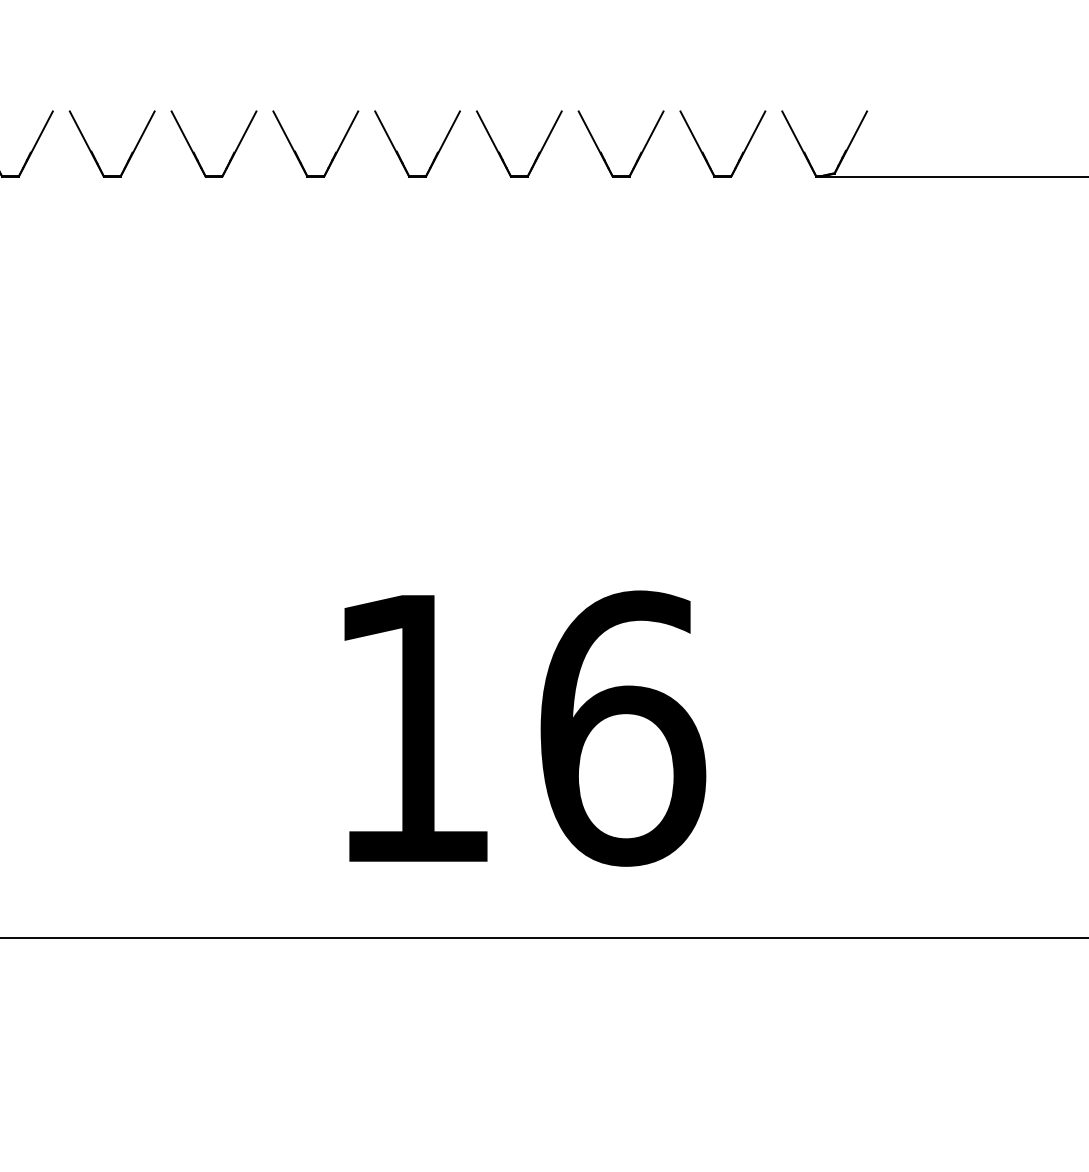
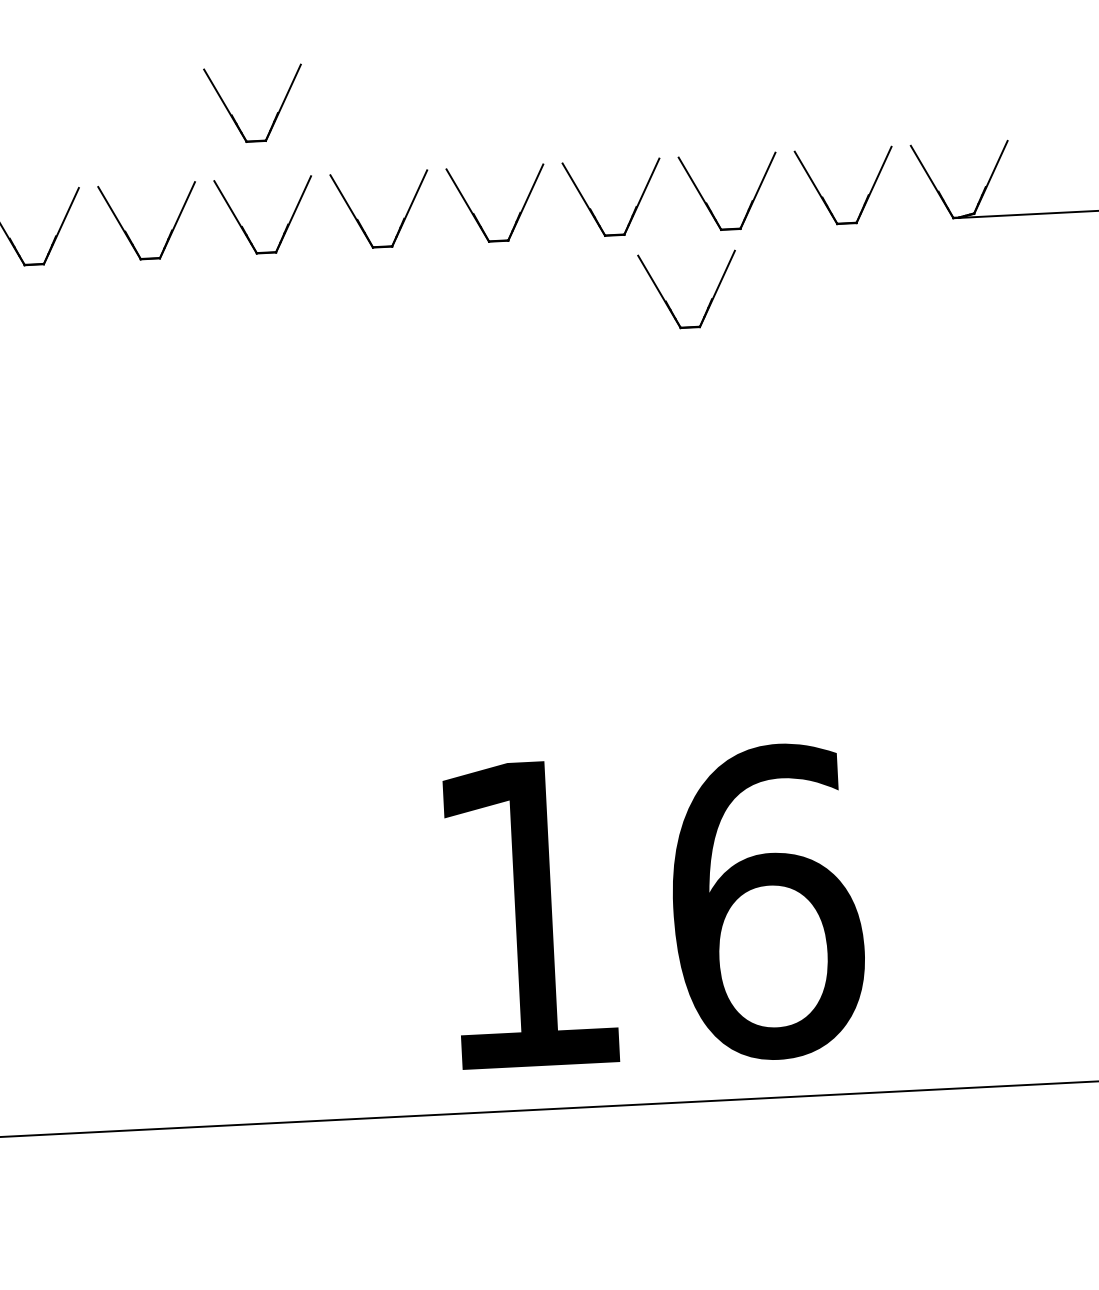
part: (191, 55) -> (233, 116), added
part: (562, 236) -> (667, 301), added
text: (525, 728) -> (655, 907), moved

